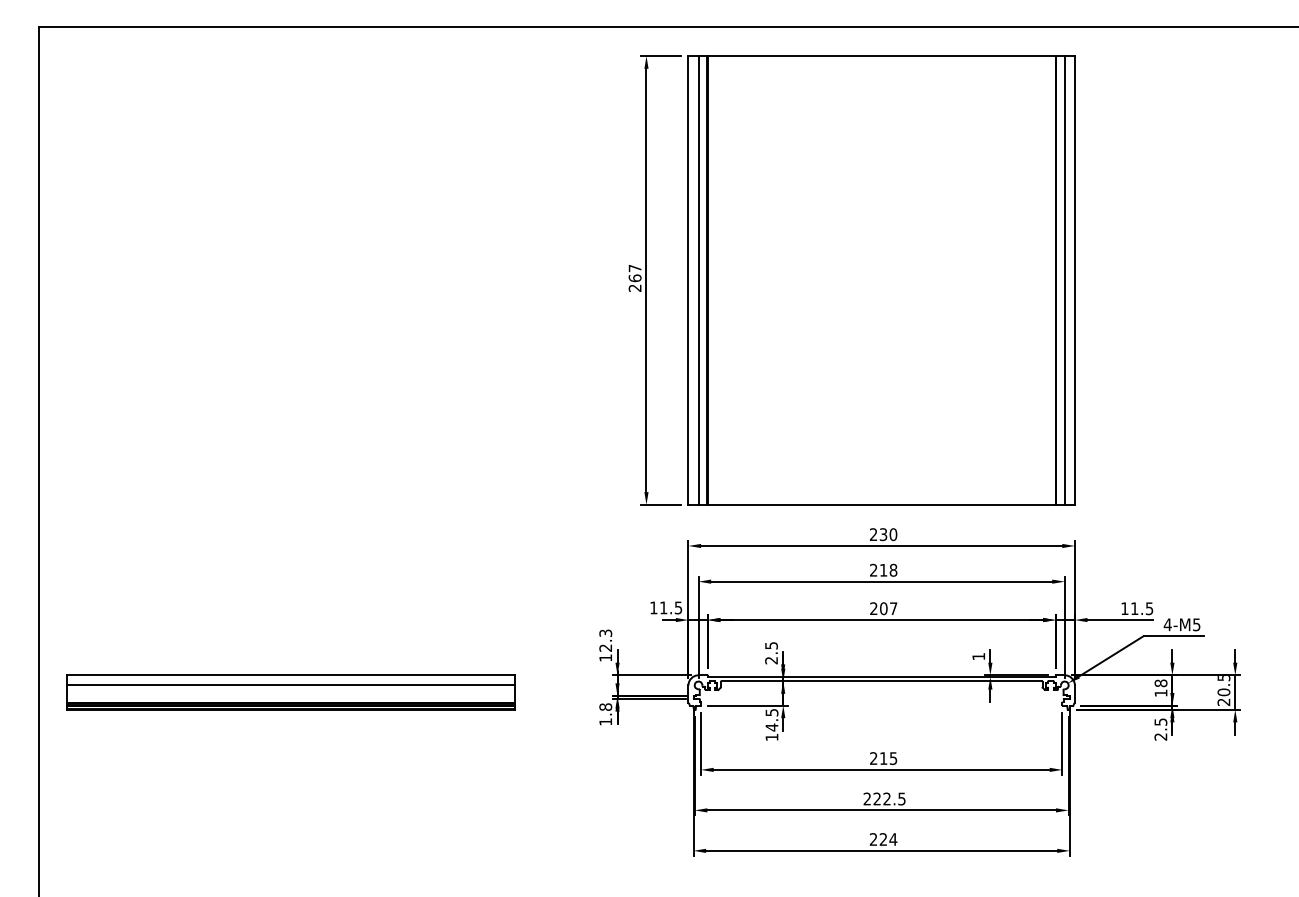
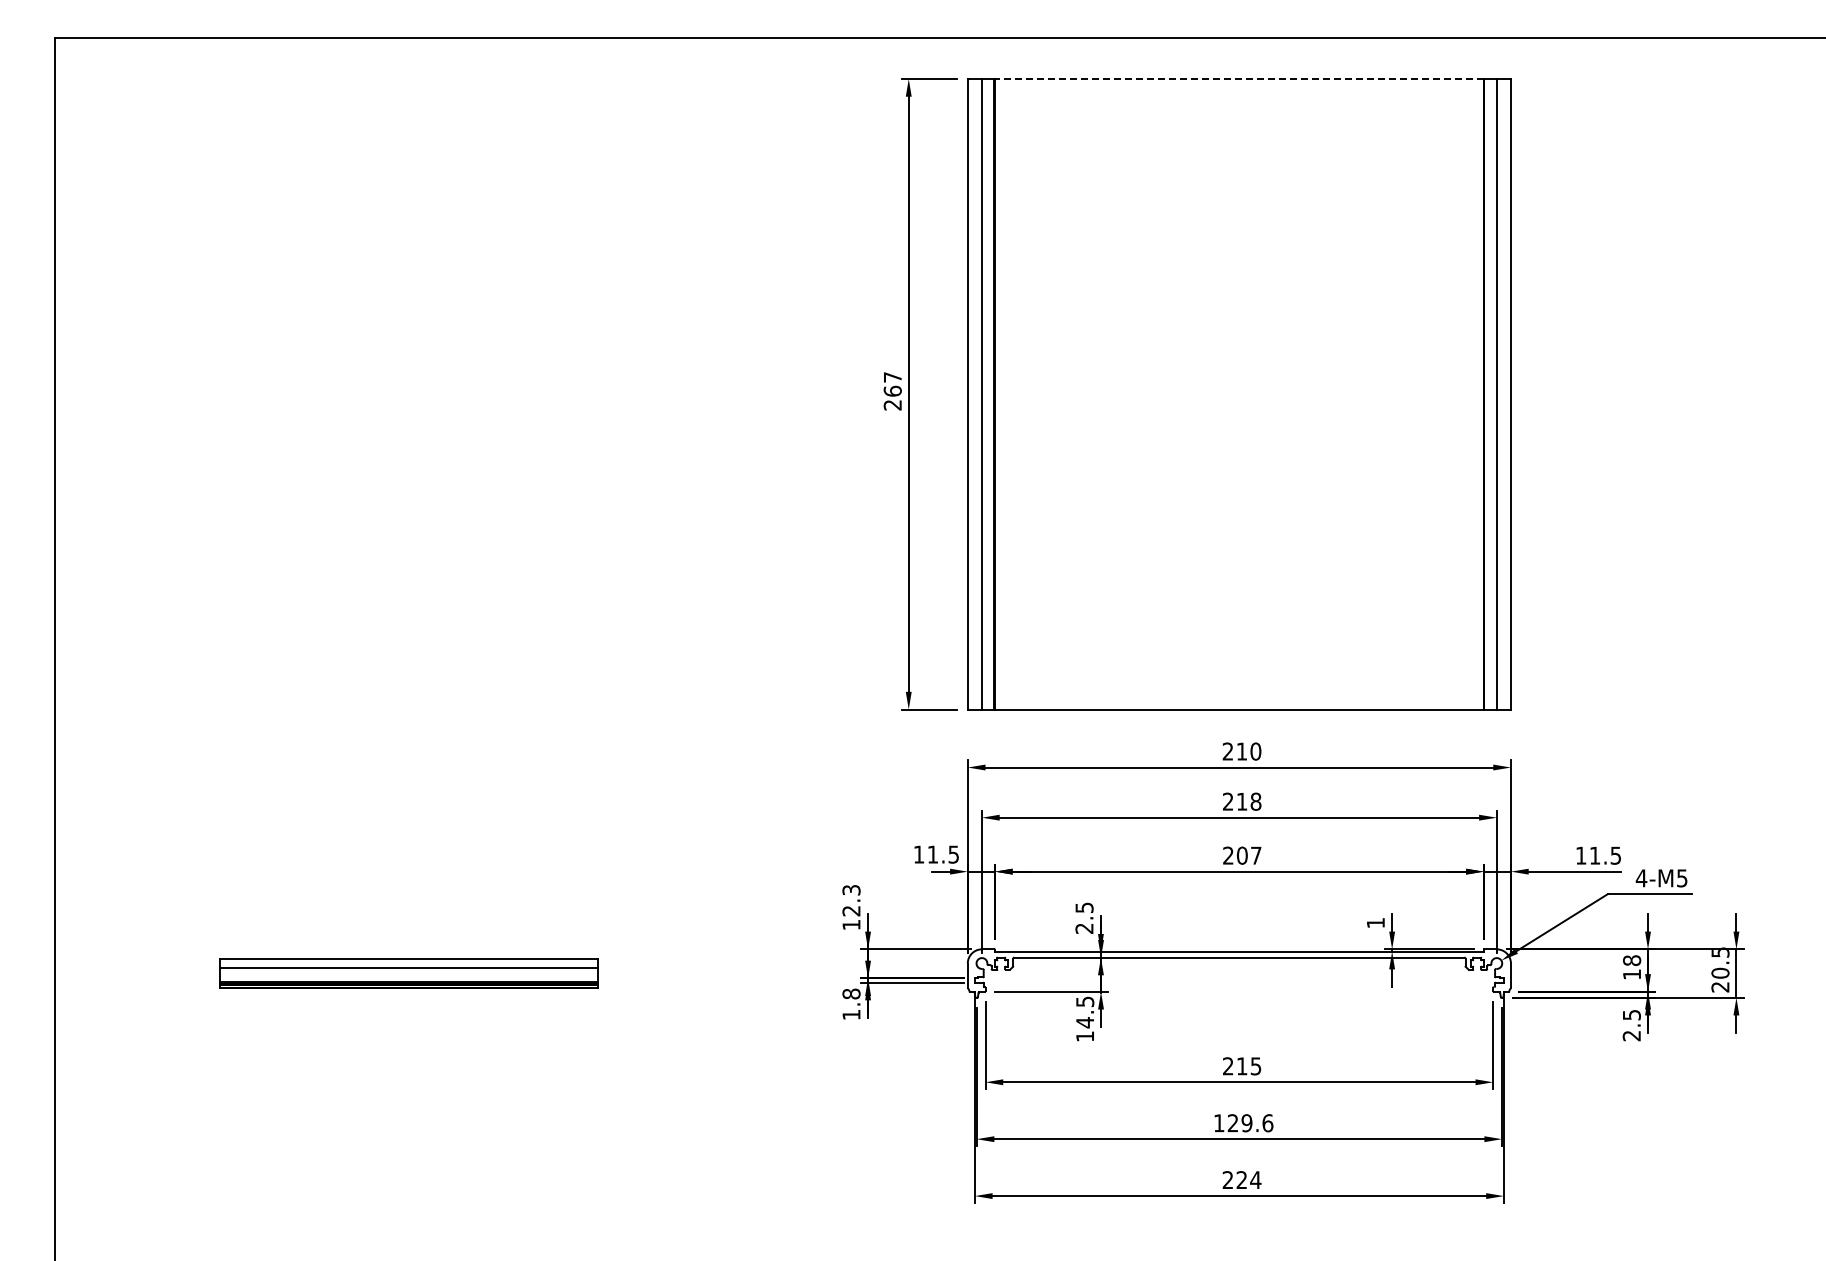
line: (881, 56) -> (1238, 79), solid -> dashed
text: (883, 534) -> (1241, 751), 230 -> 210
part: (290, 692) -> (408, 973), size x0.6
text: (884, 799) -> (1243, 1123), 222.5 -> 129.6

